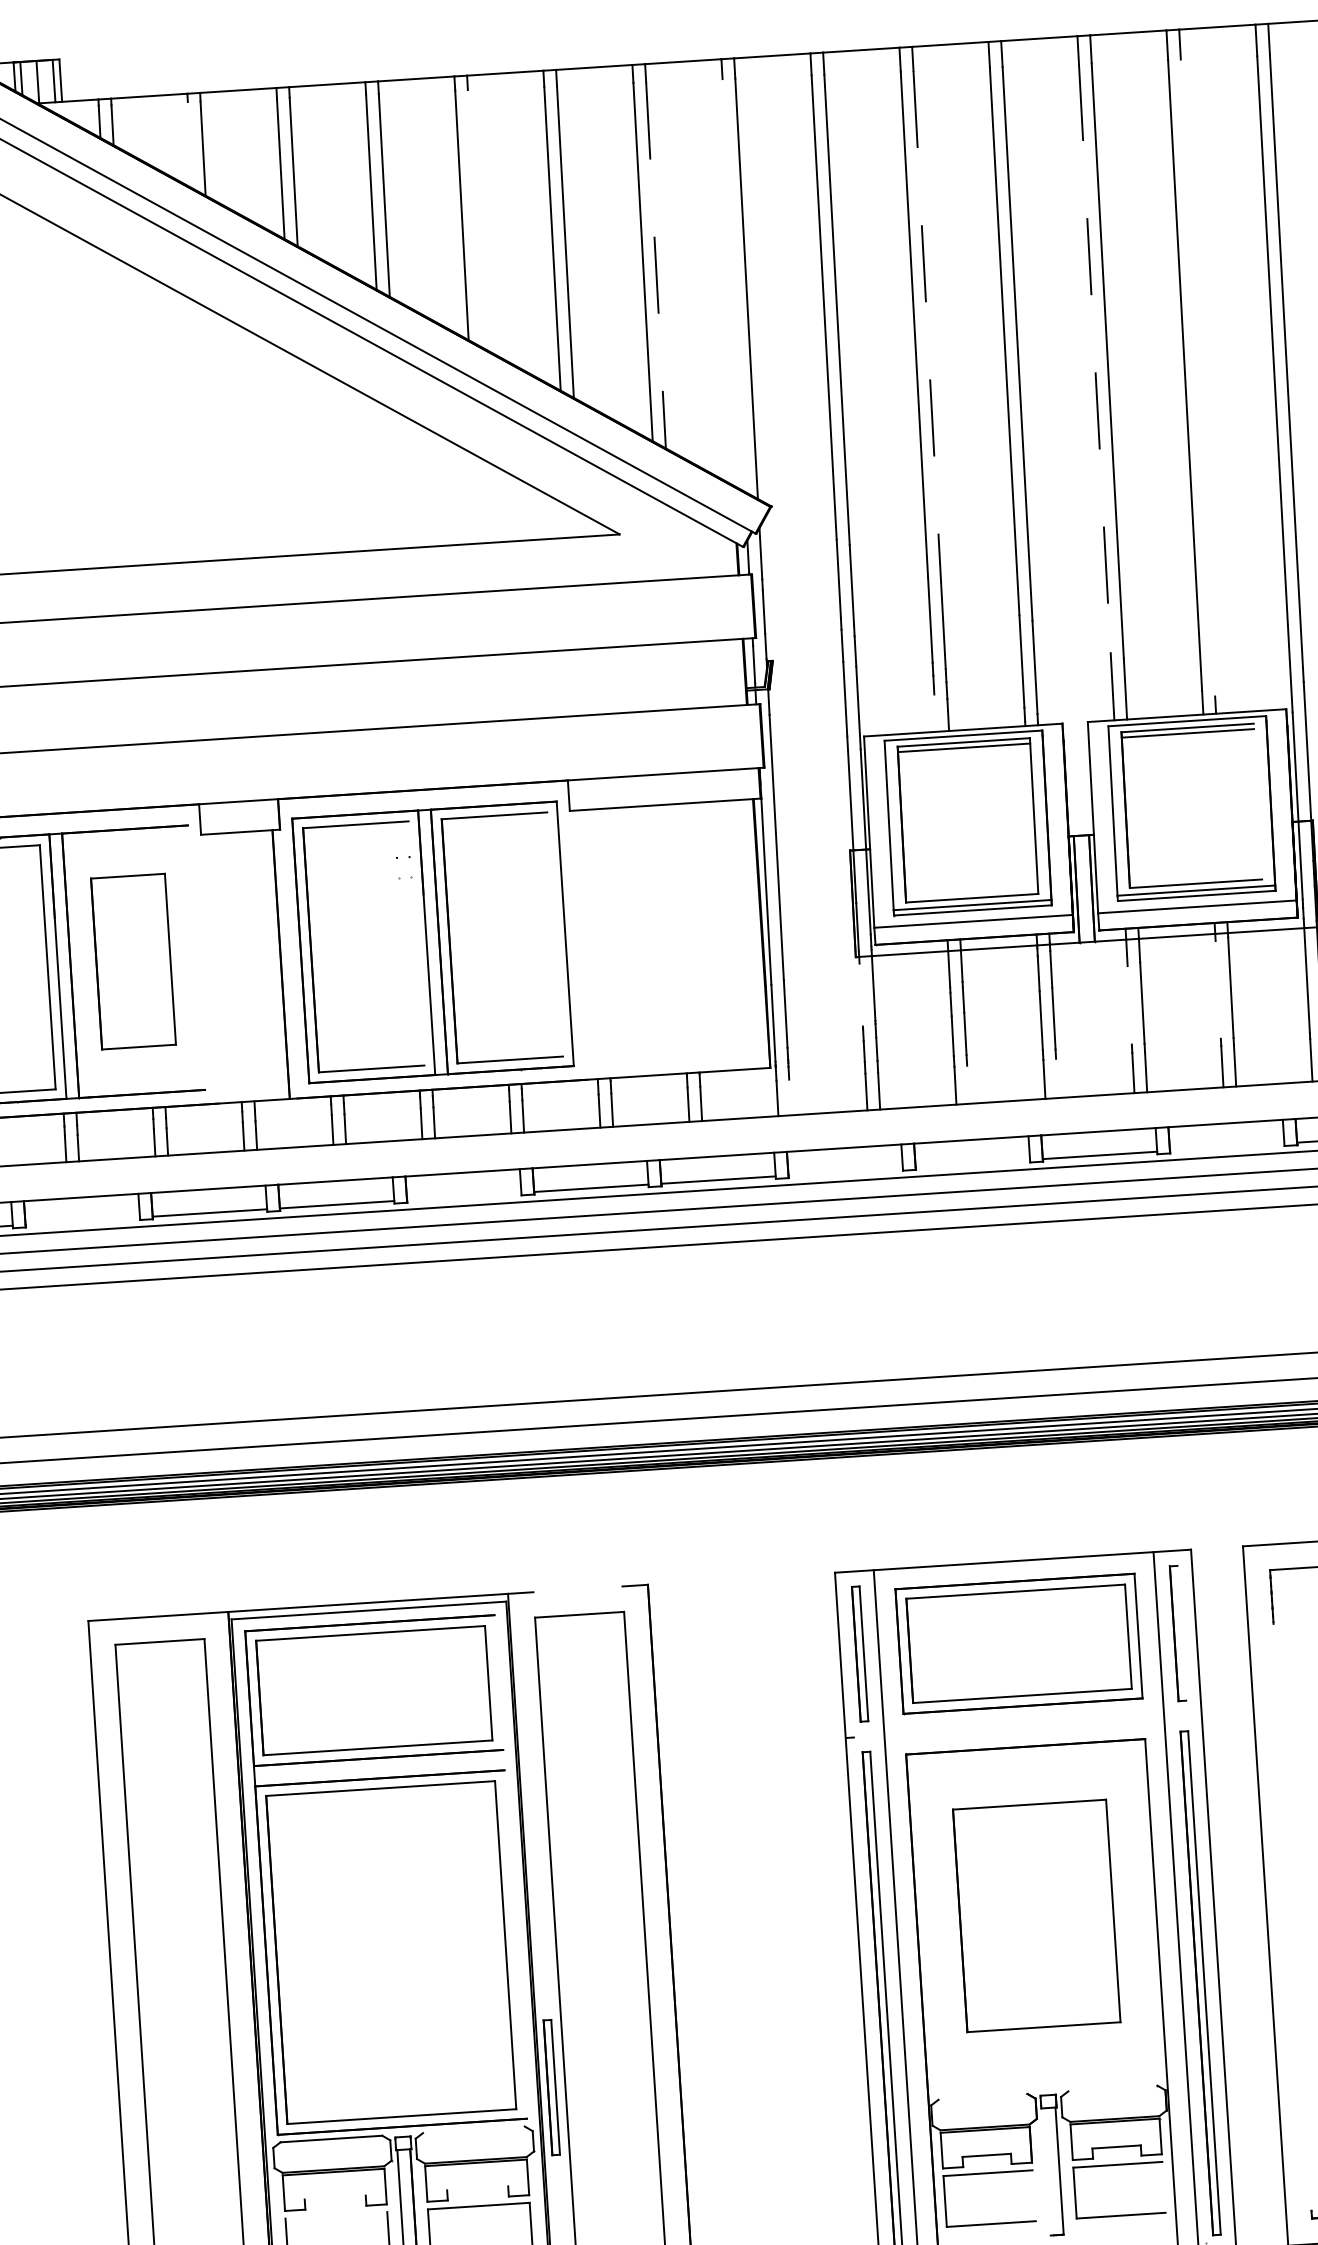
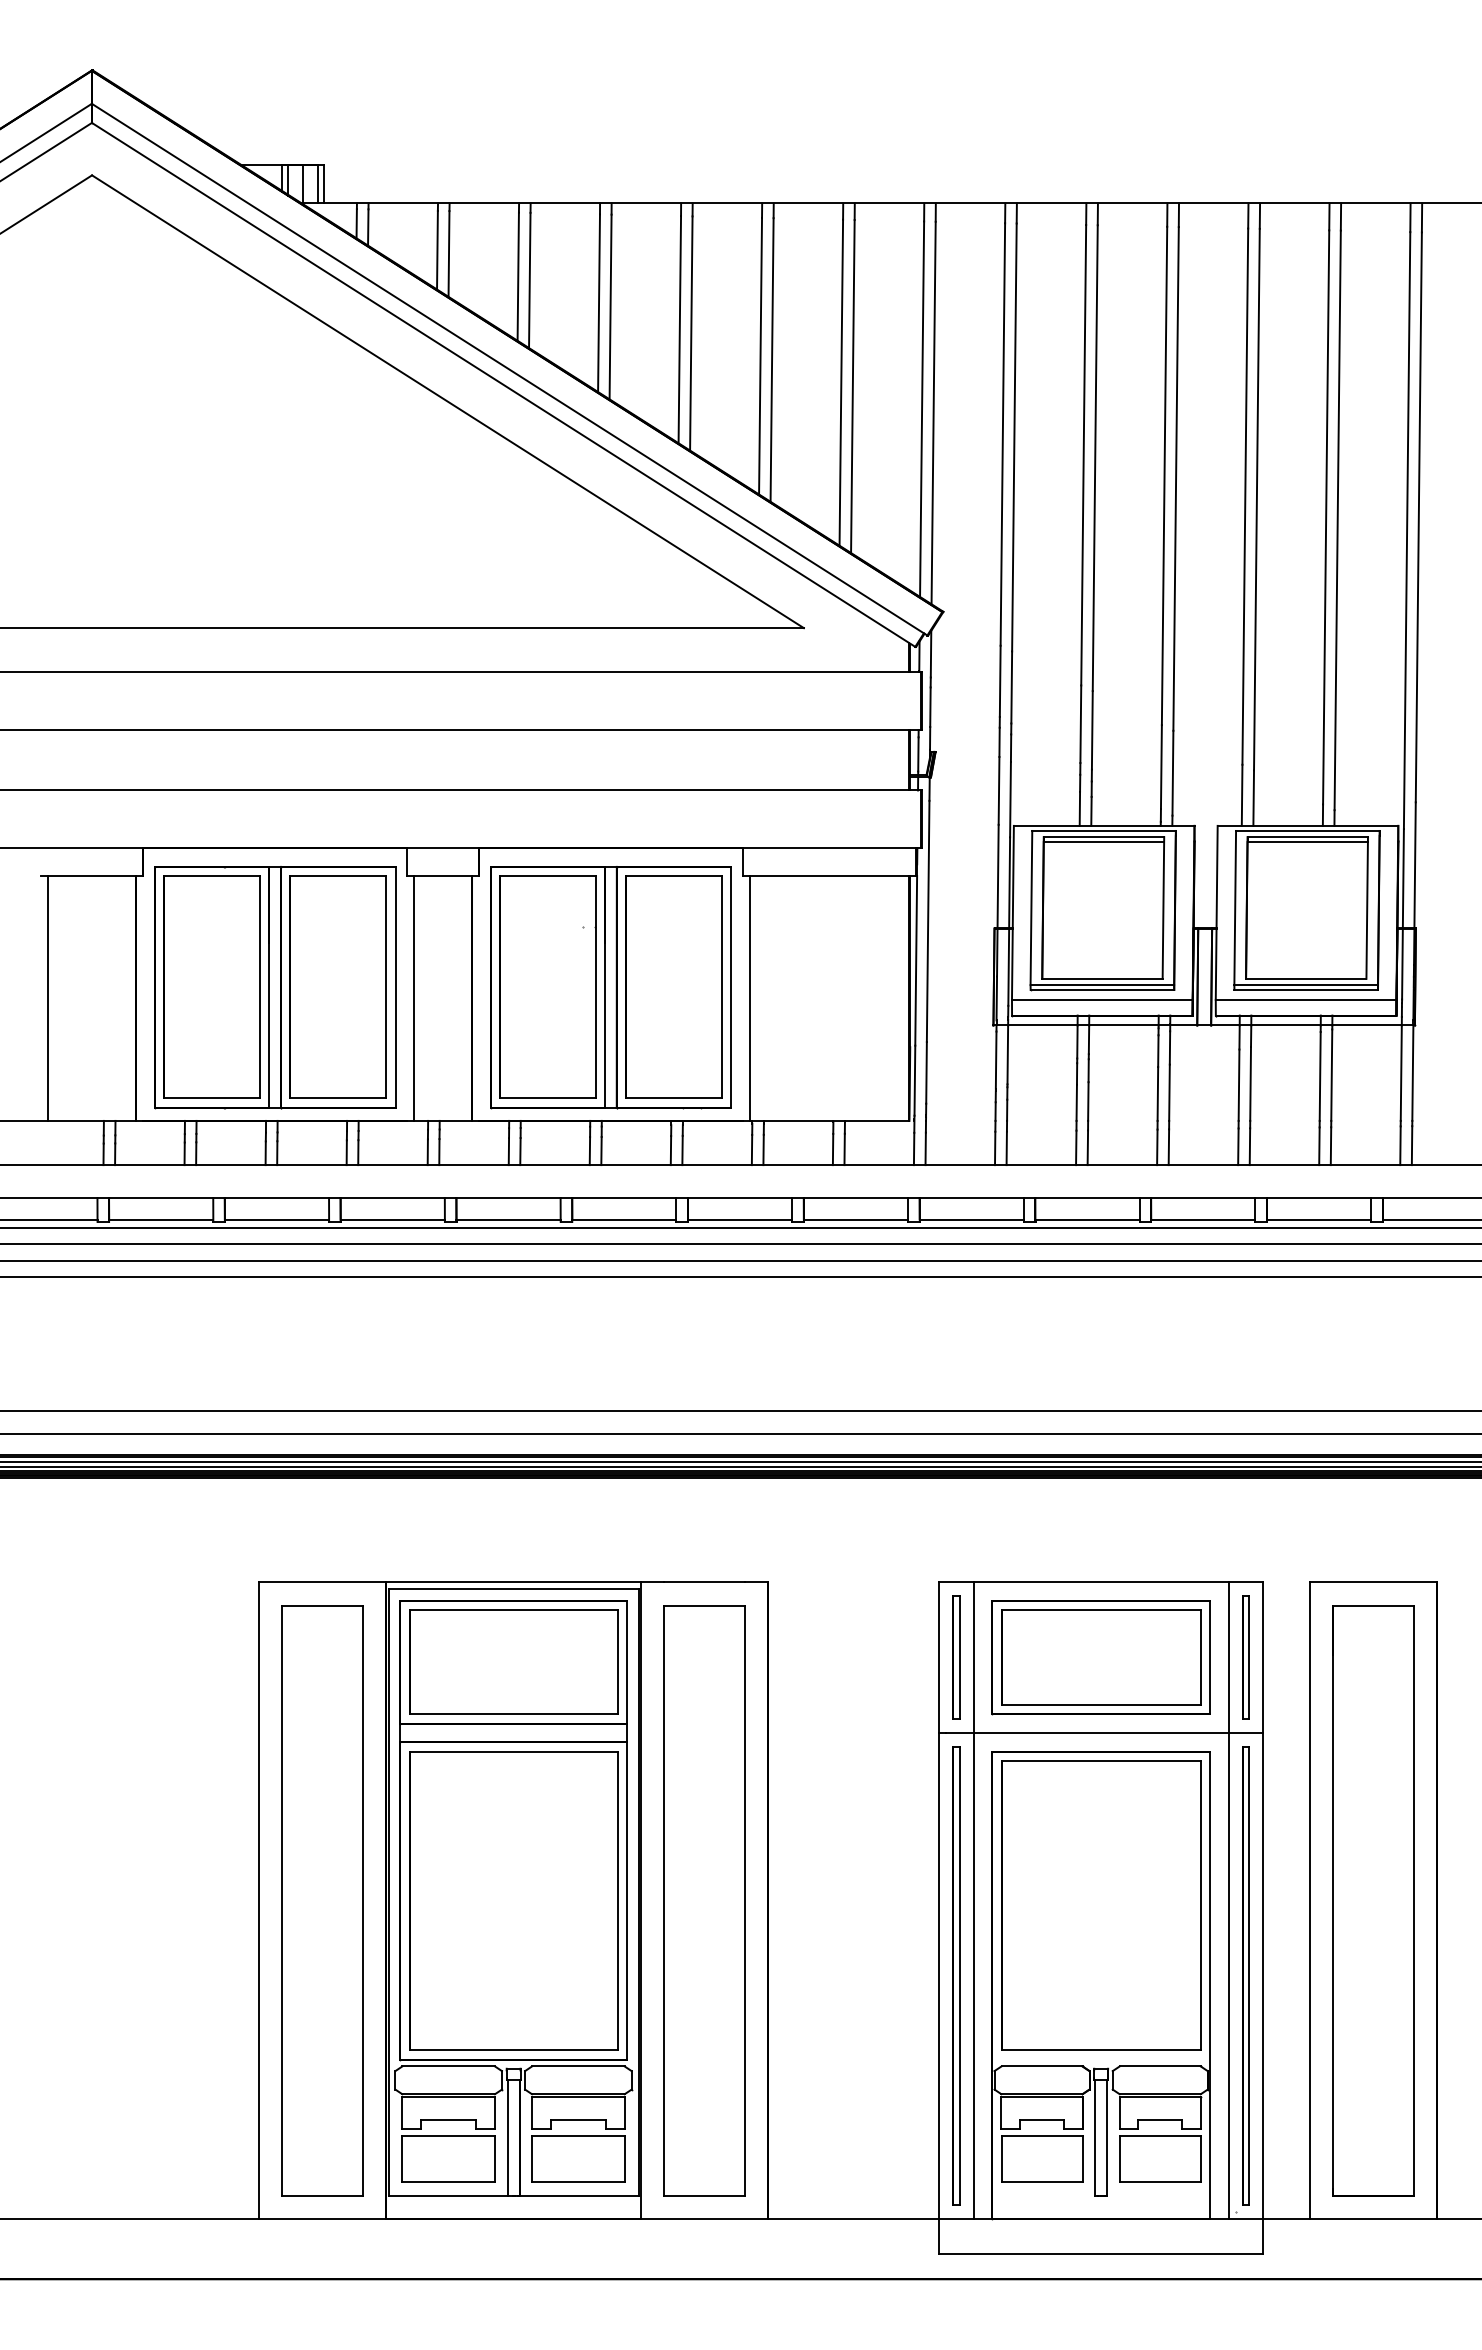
line: (190, 144) -> (437, 249), added
line: (475, 218) -> (691, 333), added
line: (655, 265) -> (852, 386), dashed -> solid
line: (734, 284) -> (922, 408), added
line: (927, 327) -> (1095, 458), dashed -> solid
line: (1095, 359) -> (1245, 497), dashed -> solid
line: (1197, 378) -> (1337, 520), added
line: (934, 712) -> (1079, 808), added
line: (1257, 801) -> (1366, 907), added
line: (555, 934) -> (722, 987), added
line: (416, 943) -> (595, 987), added
line: (585, 944) -> (749, 998), added
line: (196, 956) -> (395, 986), added
part: (132, 960) -> (337, 986), size x1.43
line: (216, 968) -> (413, 998), added
line: (1217, 990) -> (1319, 1076), added
line: (860, 994) -> (995, 1059), added
line: (1129, 1004) -> (1238, 1084), added
line: (1056, 1078) -> (1168, 1147), added
line: (967, 1084) -> (1087, 1147), added
line: (789, 1097) -> (925, 1148), added
line: (1226, 1147) -> (1318, 1219), added
line: (972, 1163) -> (1087, 1219), added
line: (845, 1171) -> (971, 1219), added
line: (464, 1196) -> (624, 1219), added
line: (82, 1221) -> (276, 1219), added
line: (576, 1589) -> (703, 1582), added
line: (1181, 1633) -> (1249, 1657), added
line: (1027, 1725) -> (1104, 1732), added
line: (511, 1866) -> (627, 1829), added
line: (1291, 1893) -> (1333, 1900), added
part: (1036, 1915) -> (1101, 1905), size x1.43
part: (551, 2087) -> (651, 2032), removed
line: (1112, 2088) -> (1159, 2066), added
line: (982, 2096) -> (1041, 2066), added
line: (474, 2129) -> (578, 2066), added
line: (1046, 2172) -> (1095, 2138), added
line: (1163, 2186) -> (1200, 2158), added
line: (477, 2188) -> (578, 2119), added
line: (1034, 2195) -> (1082, 2158), added
line: (335, 2197) -> (448, 2119), added
line: (336, 2214) -> (448, 2135), added

